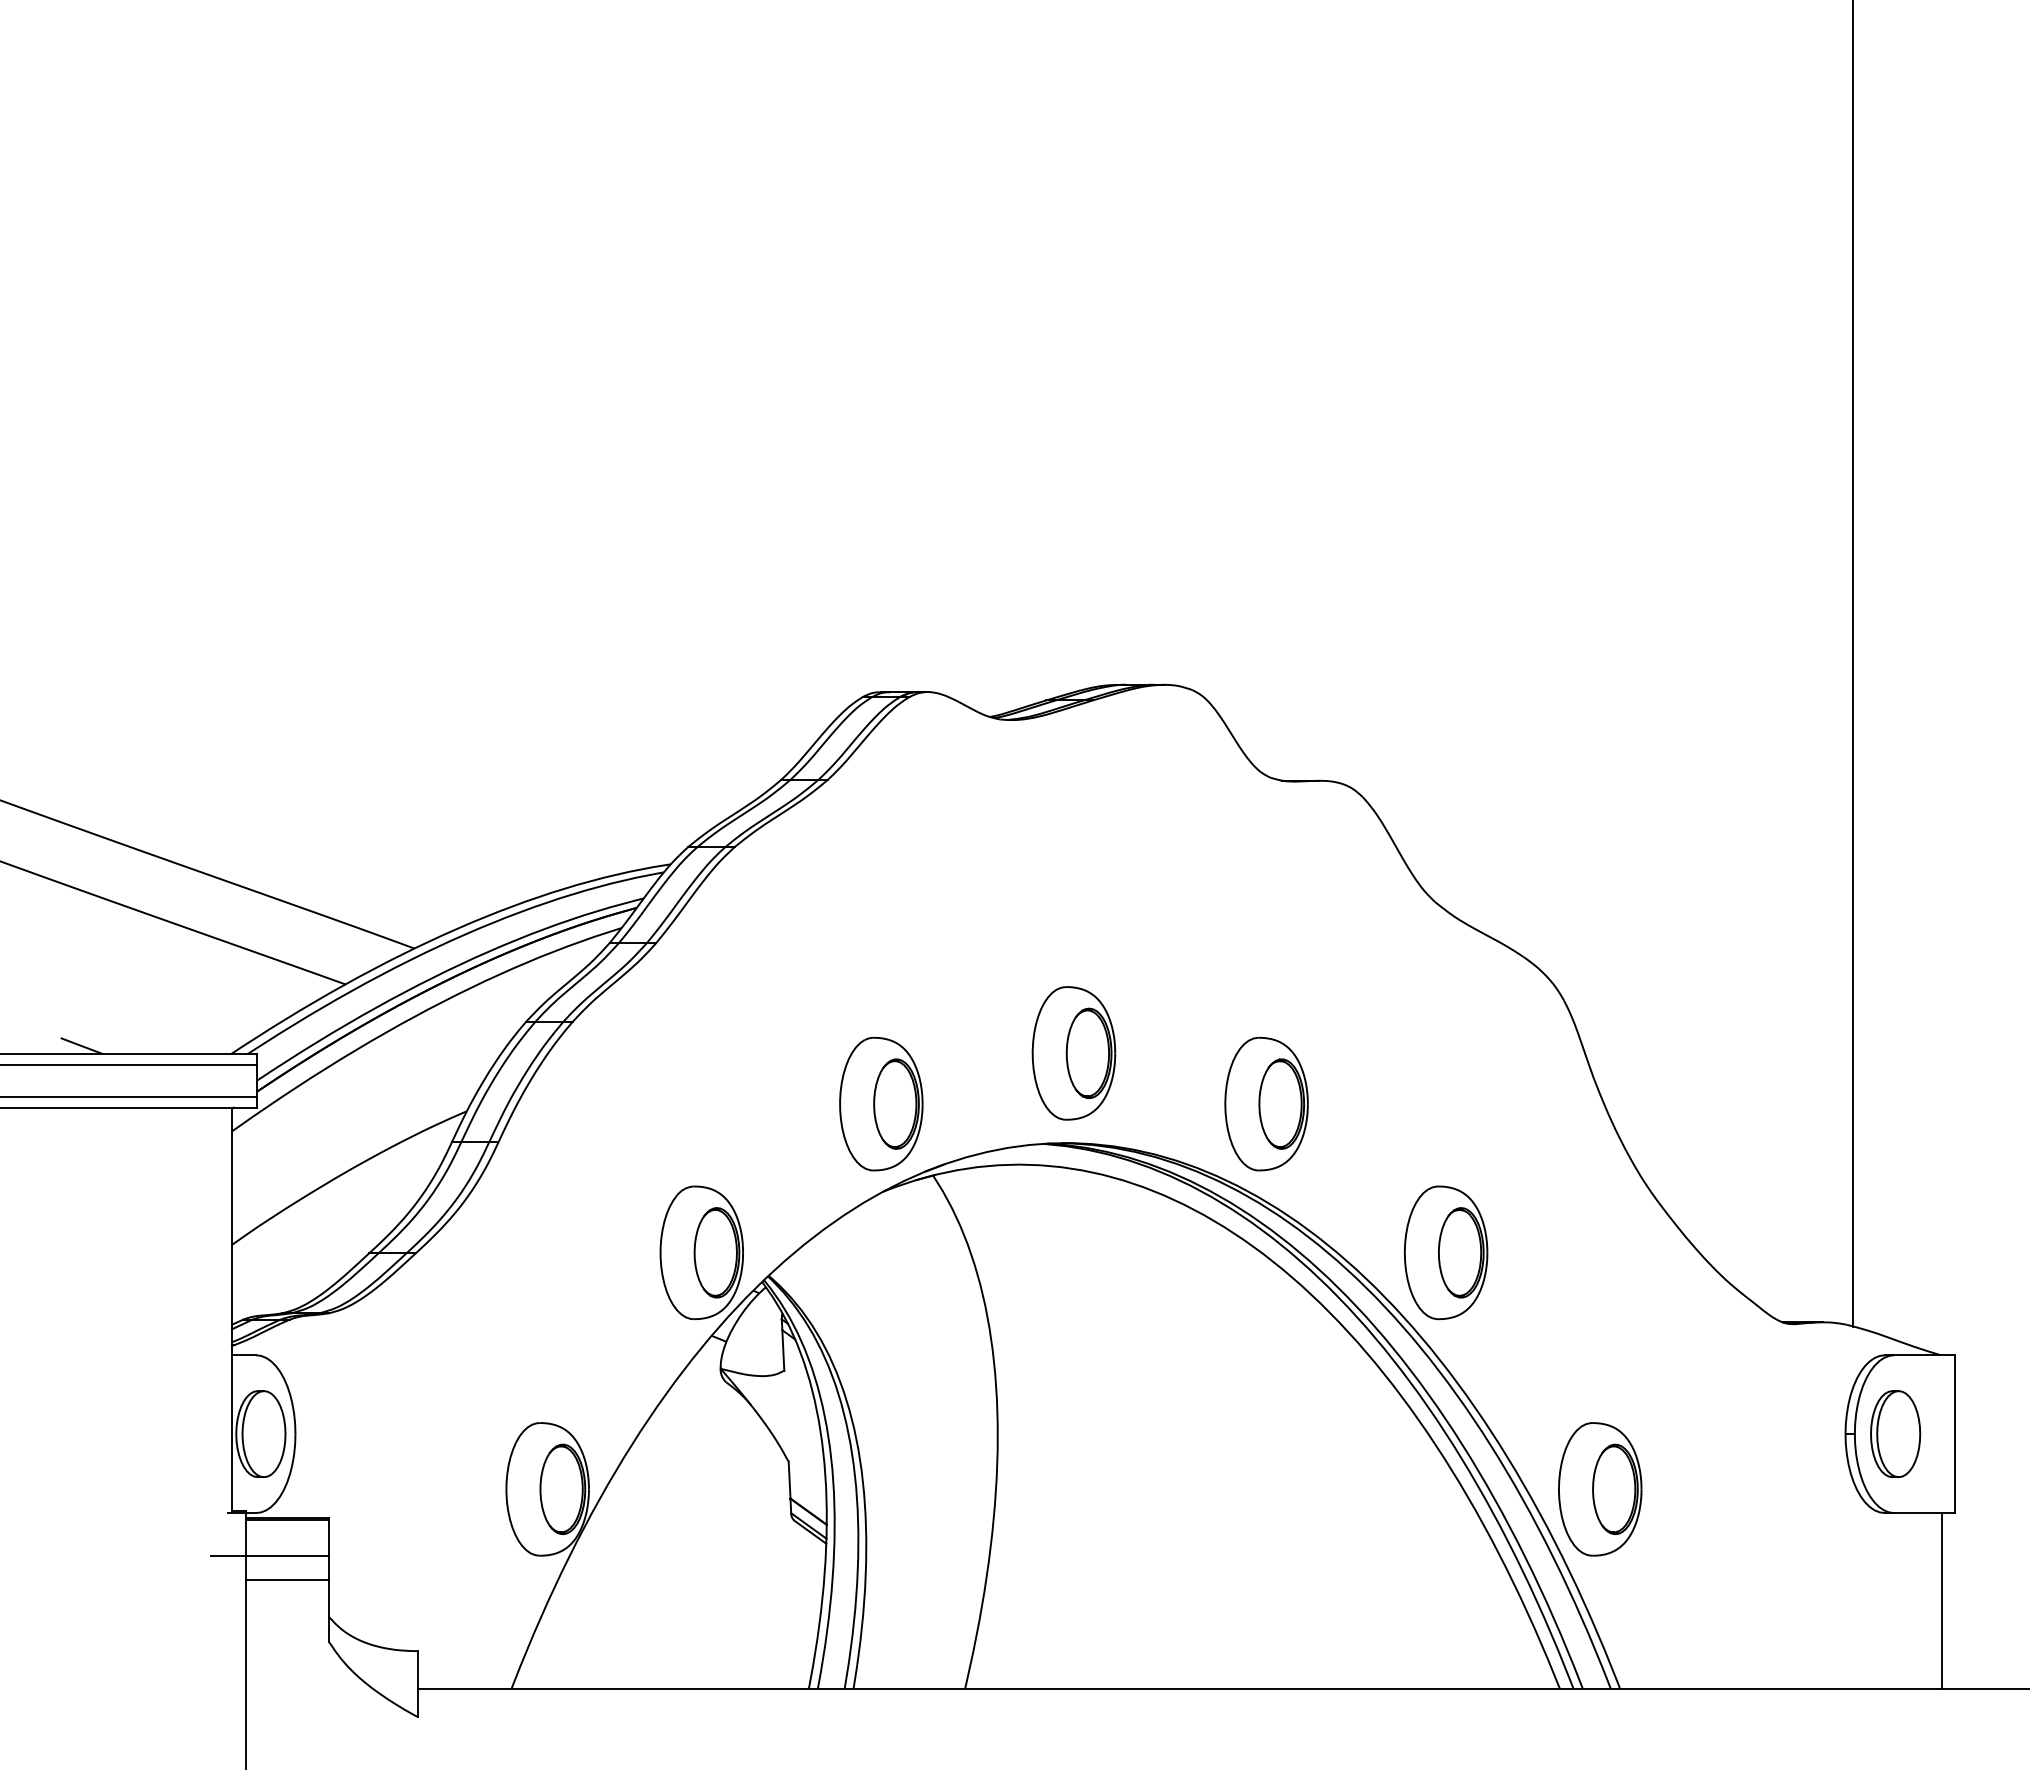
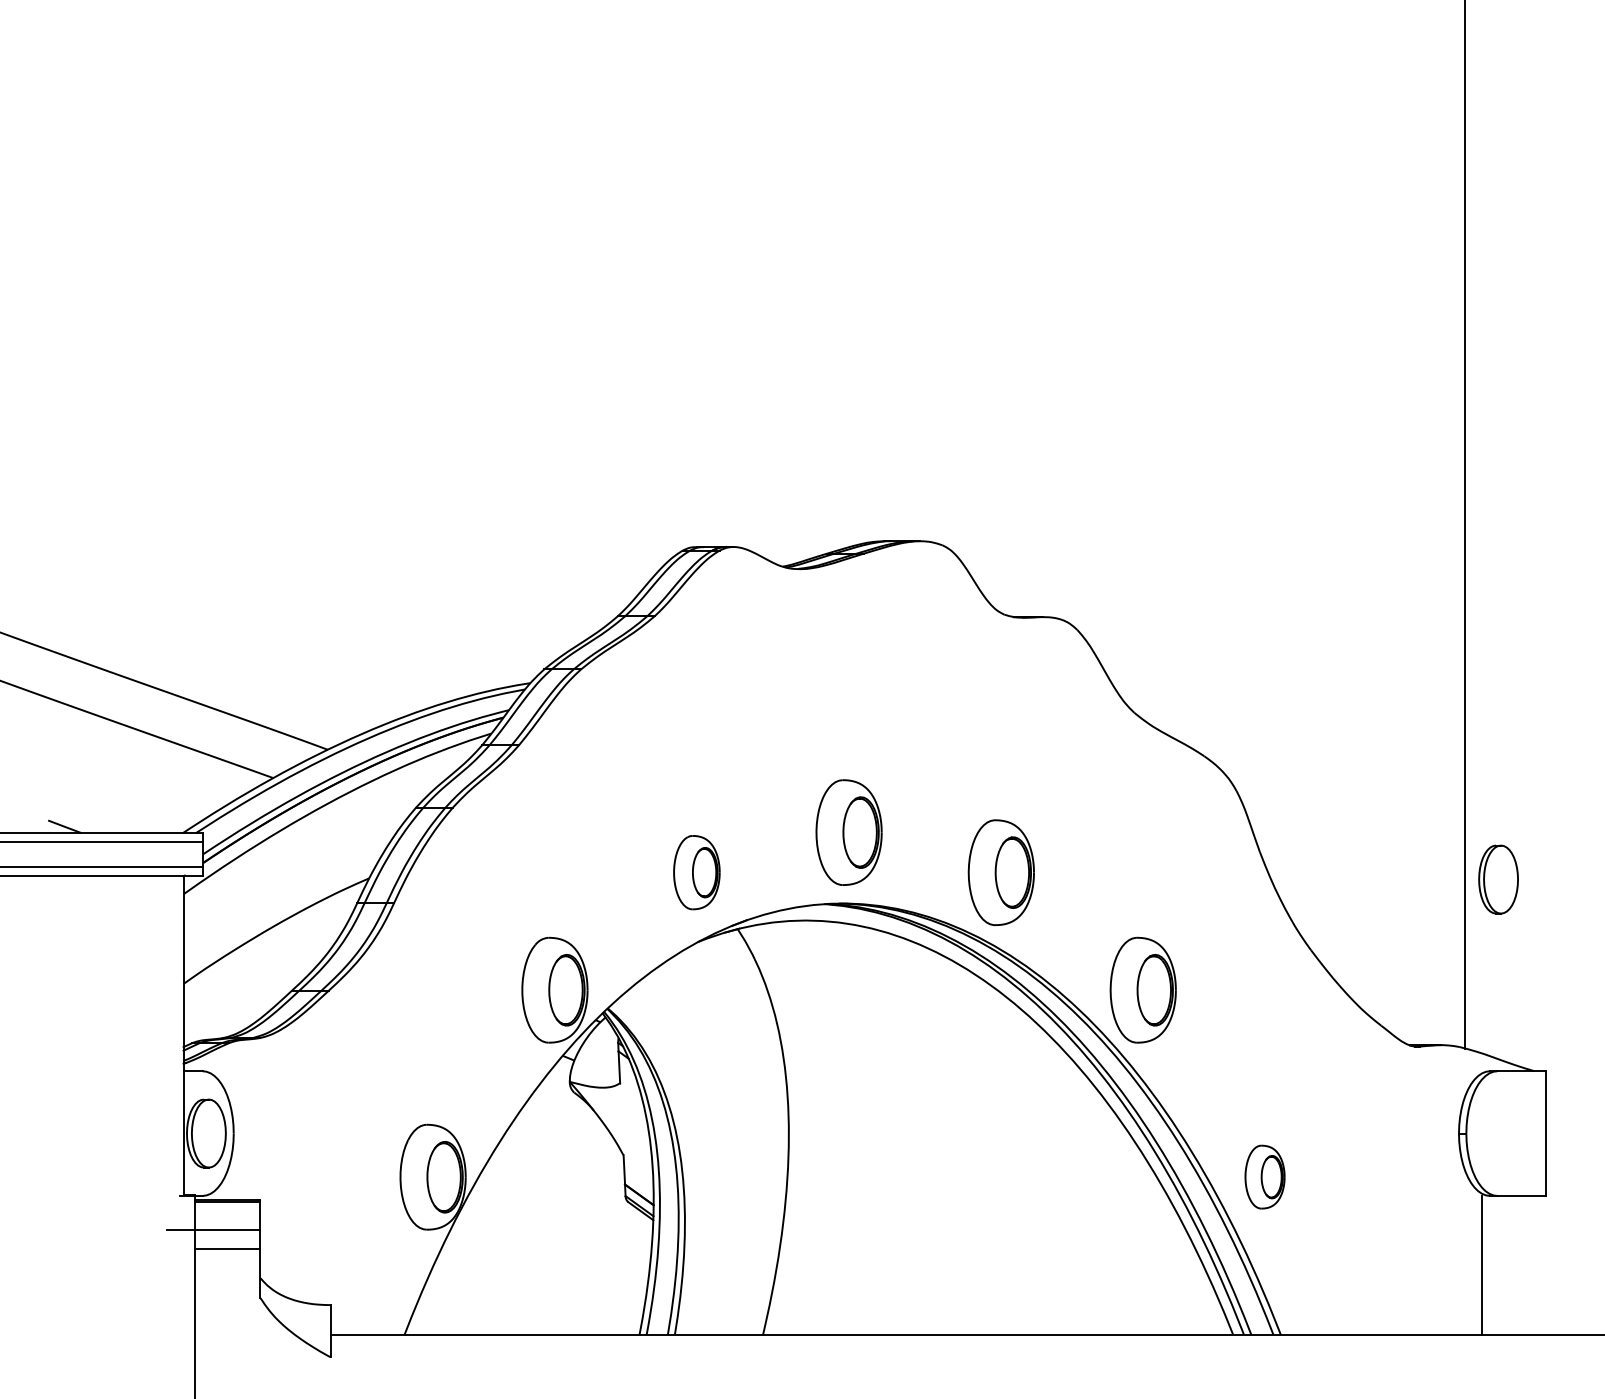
part: (880, 1103) -> (696, 872), size x0.7
part: (1895, 1434) -> (1498, 879), moved
part: (1599, 1488) -> (1264, 1176), size x0.6
line: (1942, 1599) -> (1482, 1264), moved

